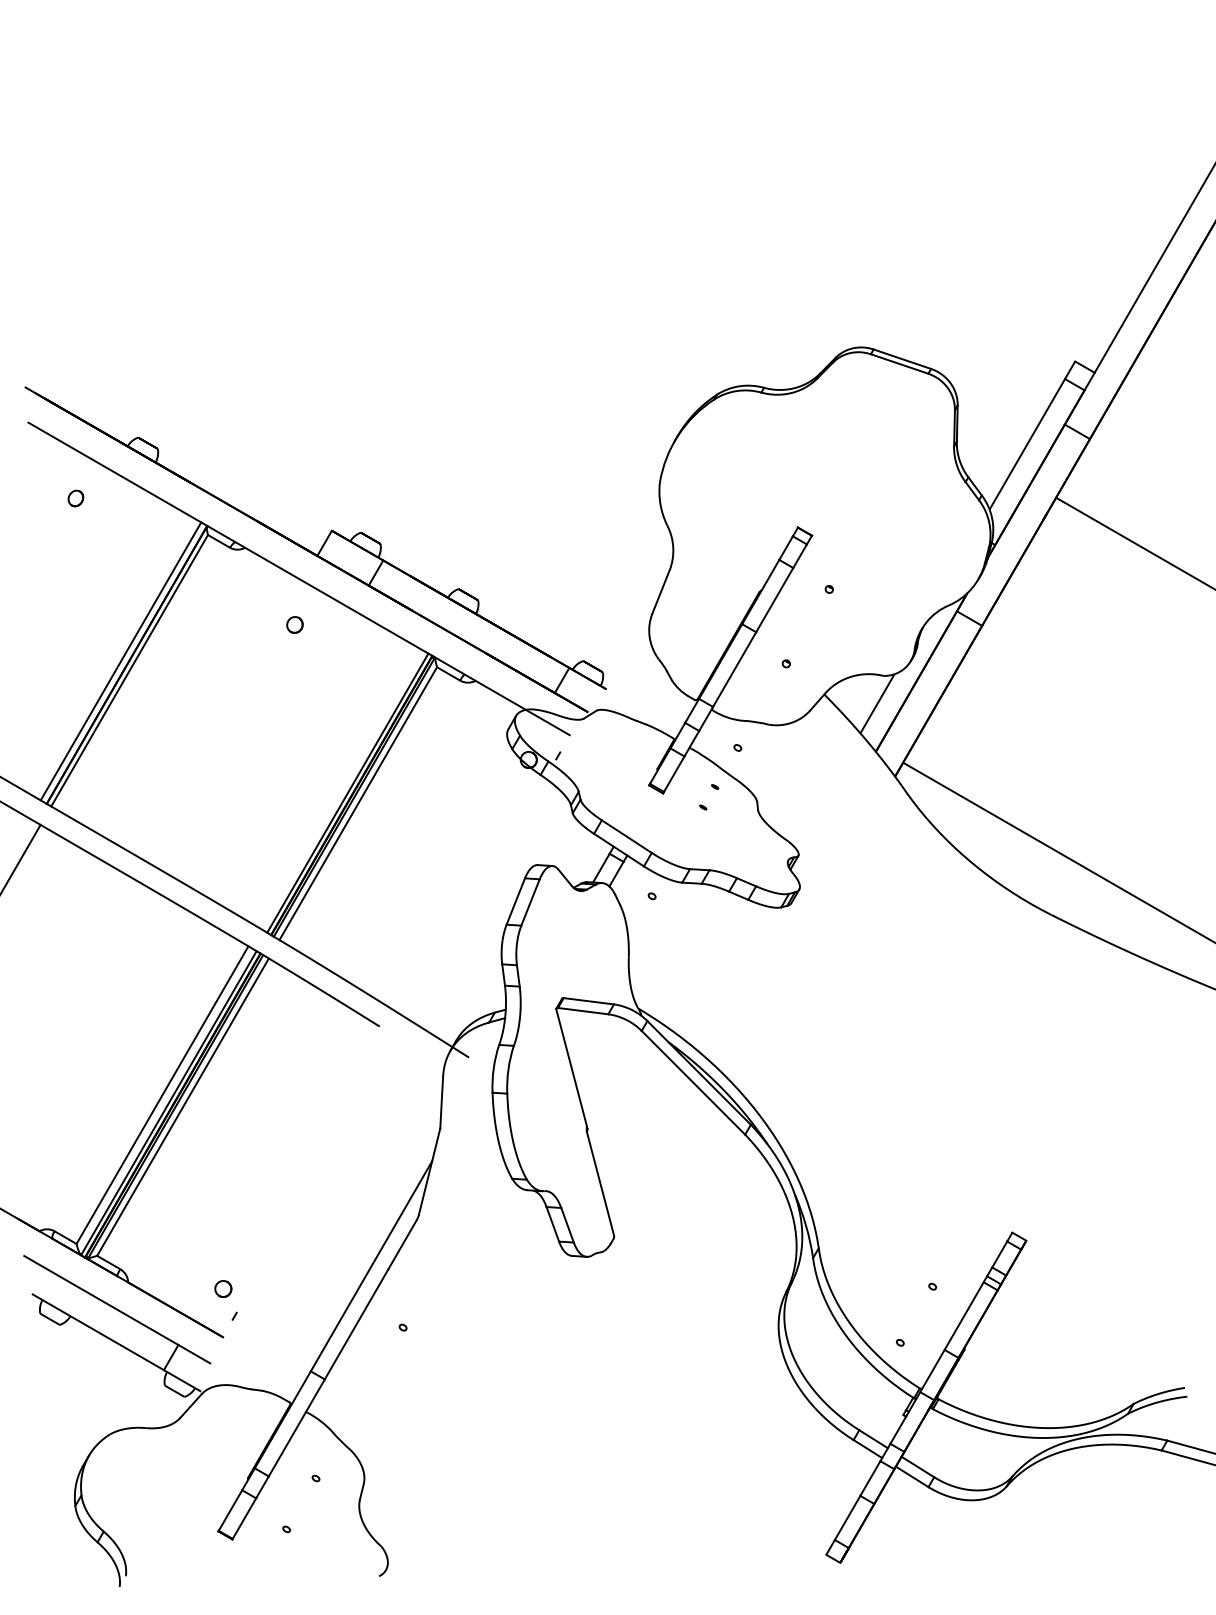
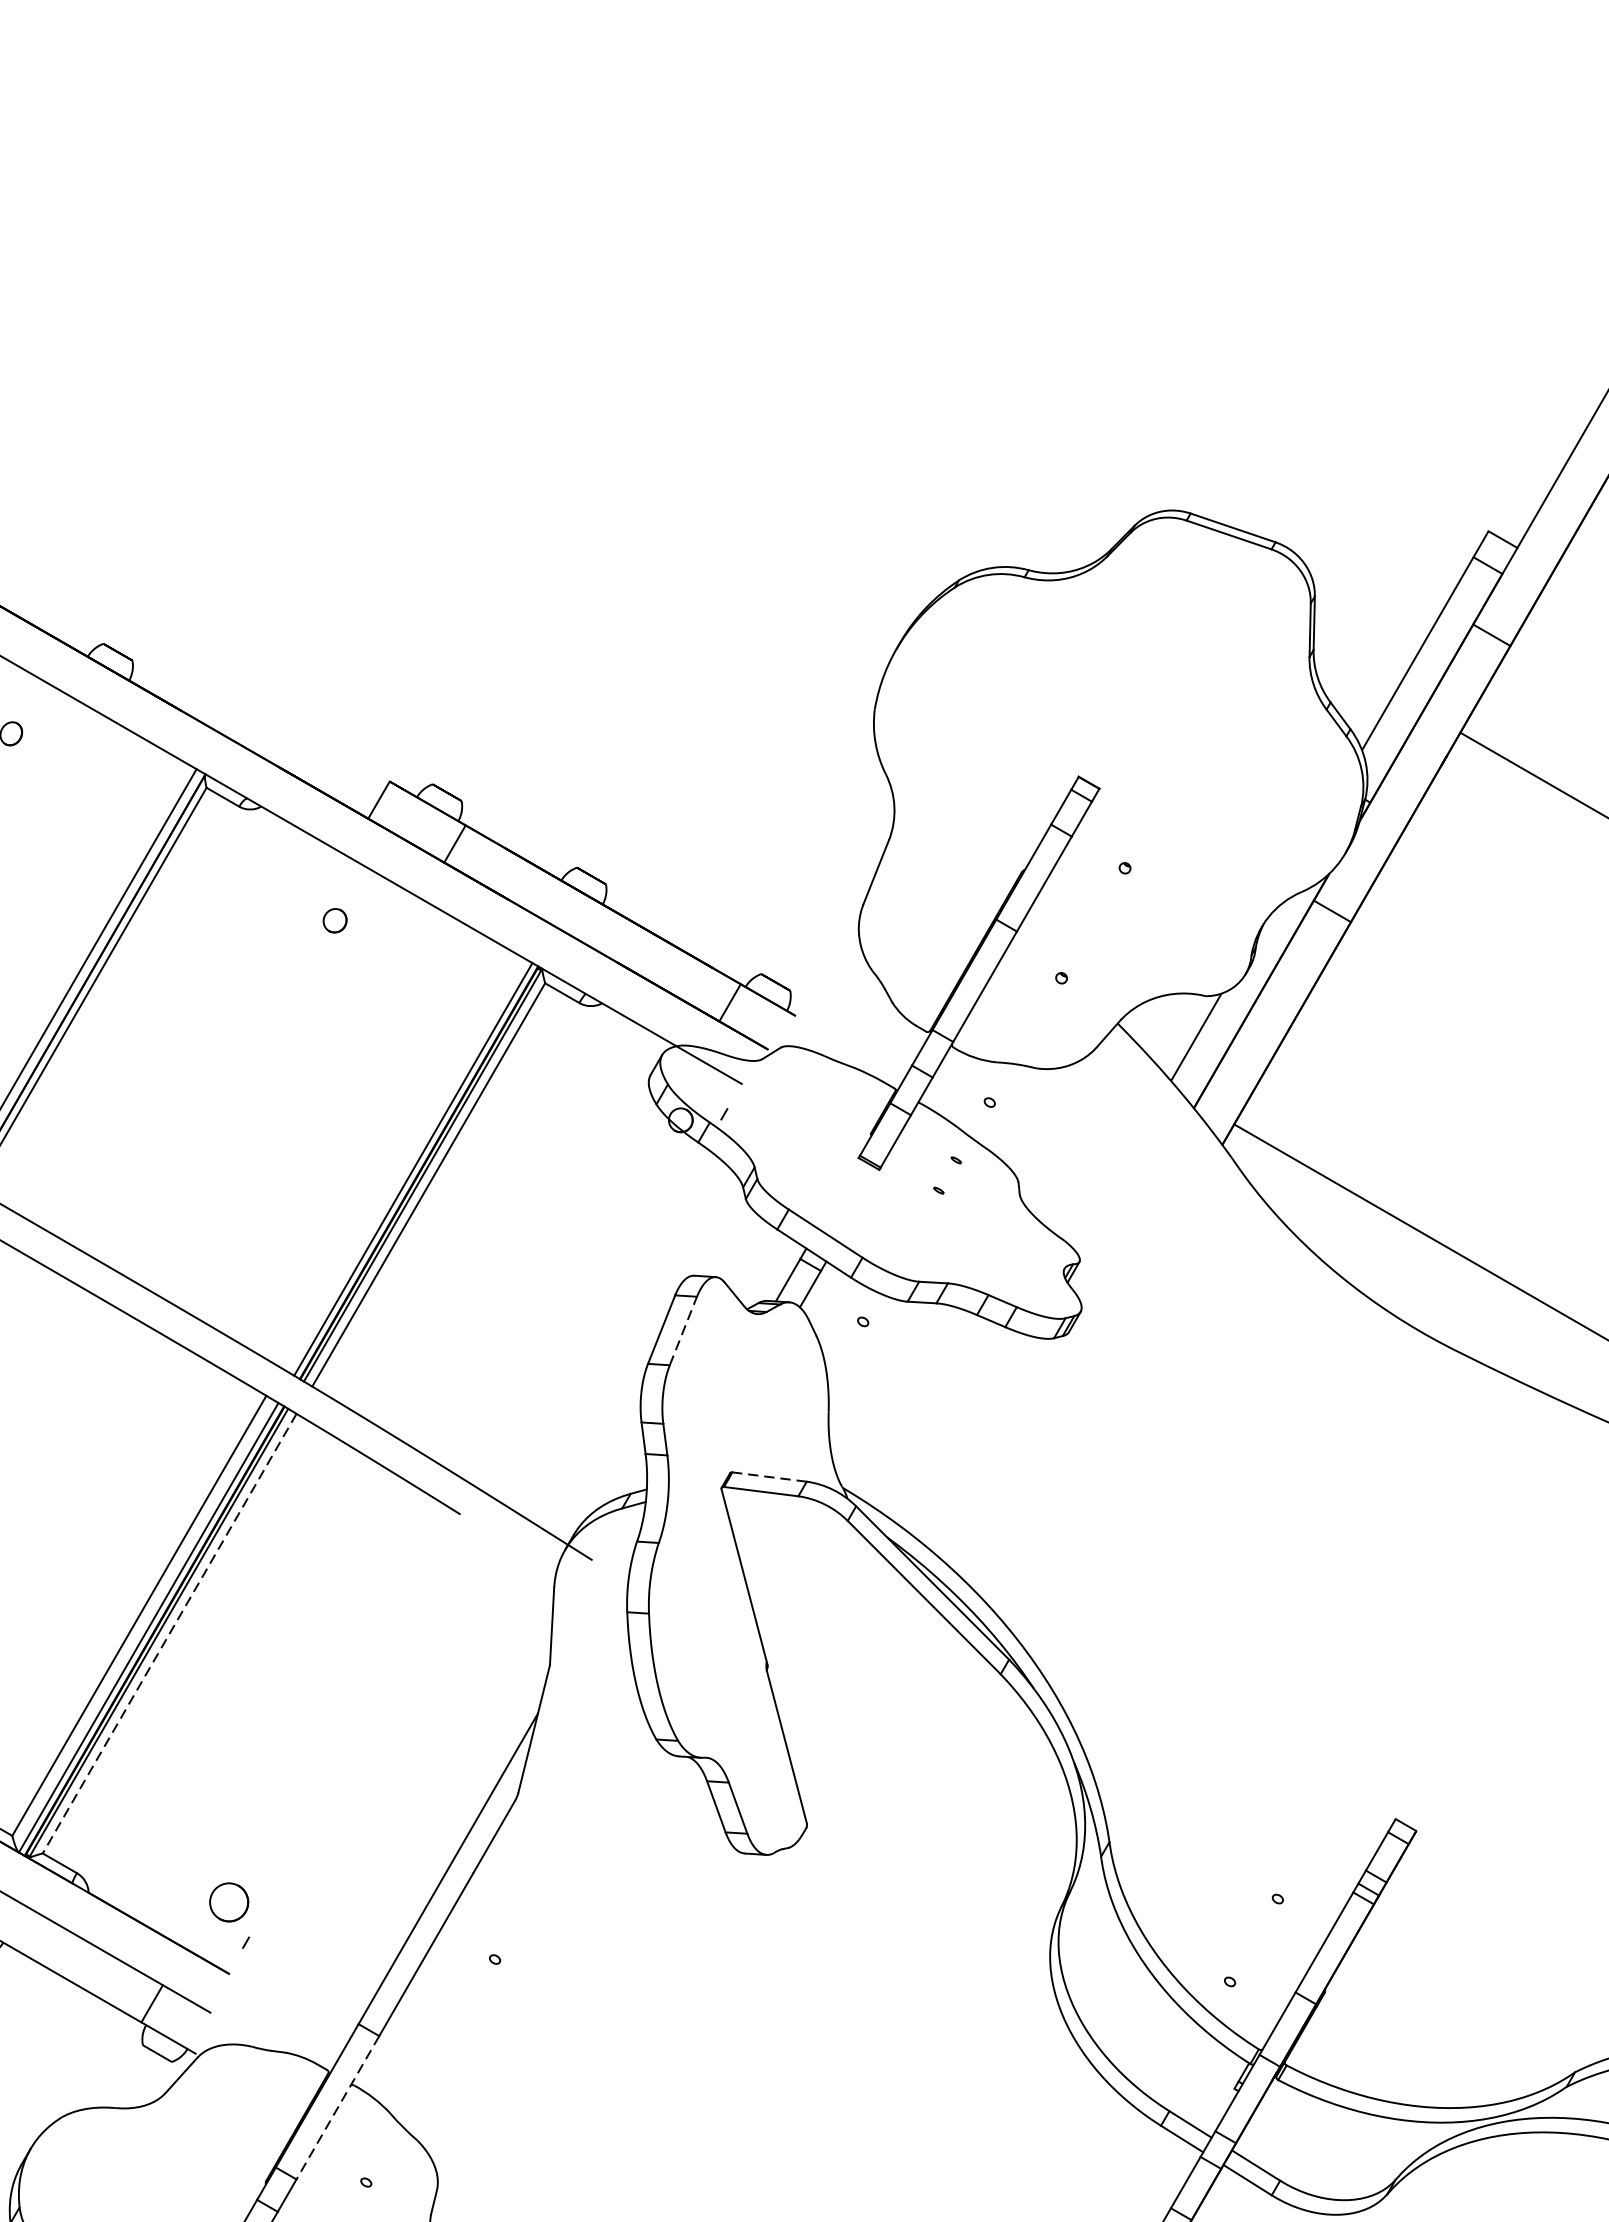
line: (530, 902) -> (683, 1331), solid -> dashed
line: (588, 1001) -> (769, 1477), solid -> dashed
line: (183, 1107) -> (170, 1634), solid -> dashed
circle: (223, 1288) -> (229, 1901), size x1.6
line: (296, 1427) -> (337, 2107), solid -> dashed

